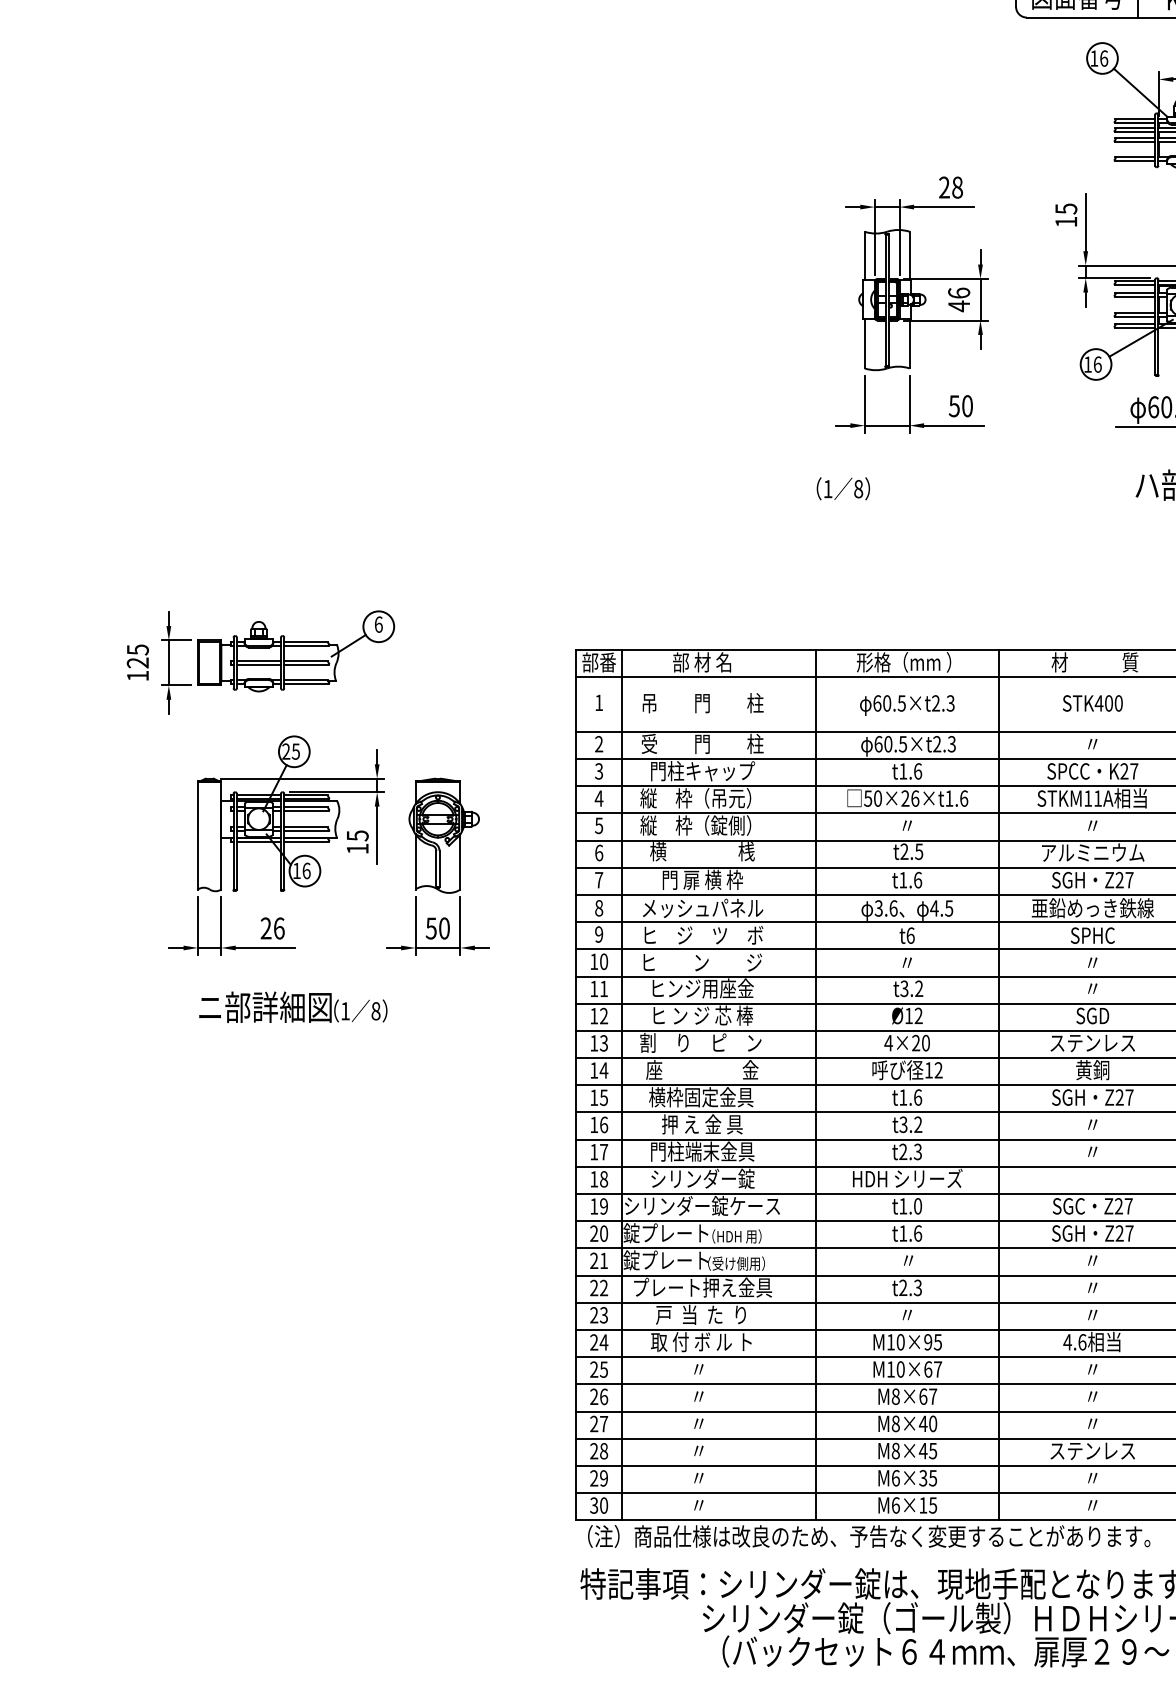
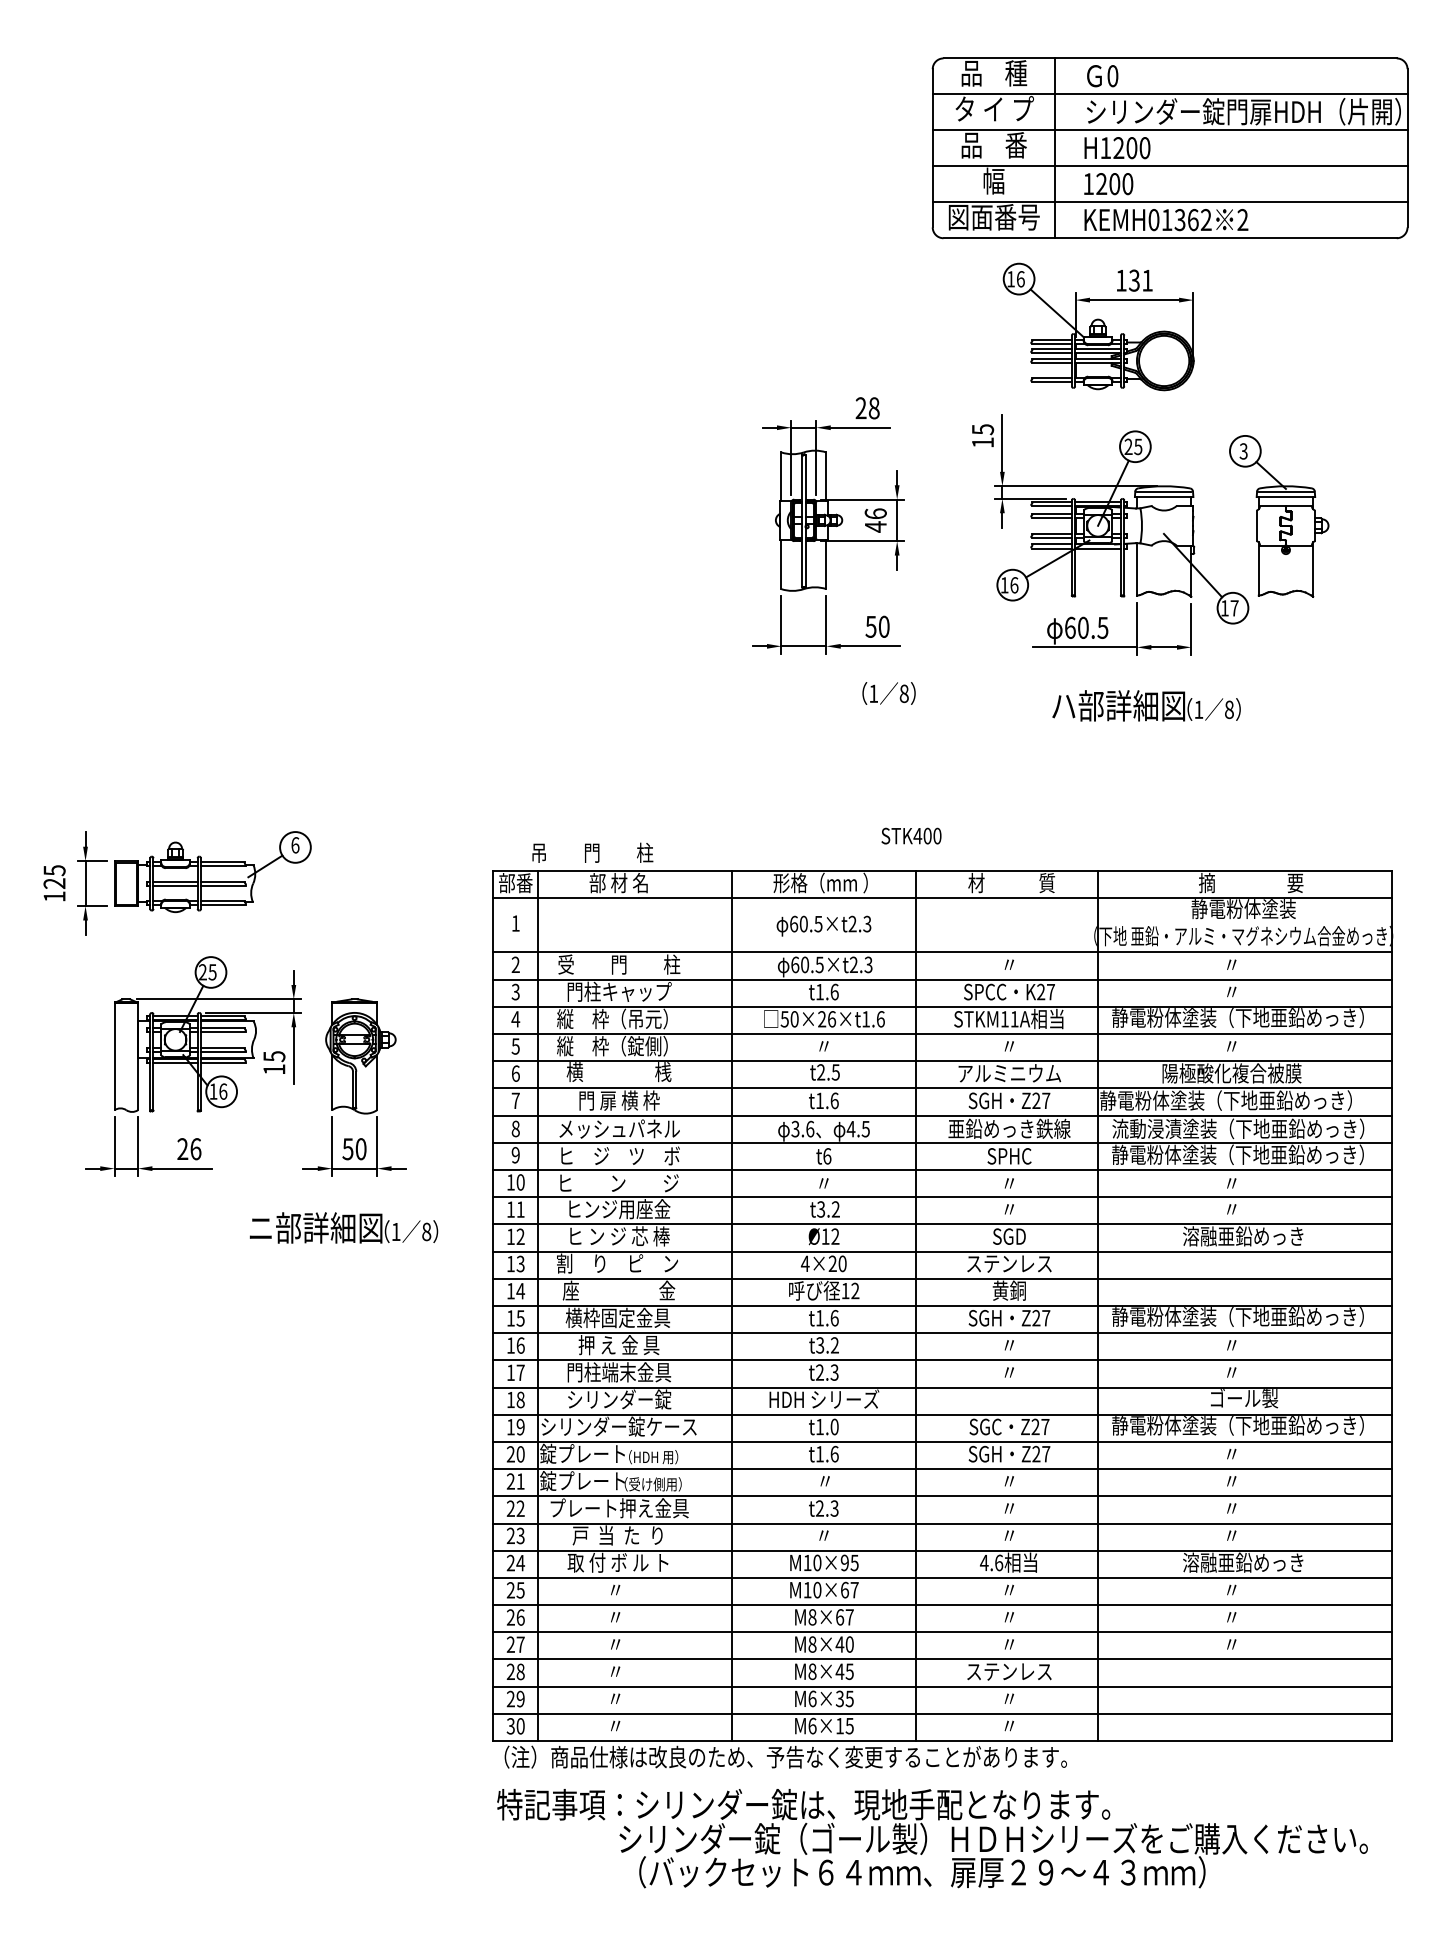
text: (842, 488) -> (888, 693), moved
text: (702, 702) -> (592, 852), moved
text: (1092, 702) -> (911, 835), moved
text: (292, 1006) -> (343, 1227), moved

